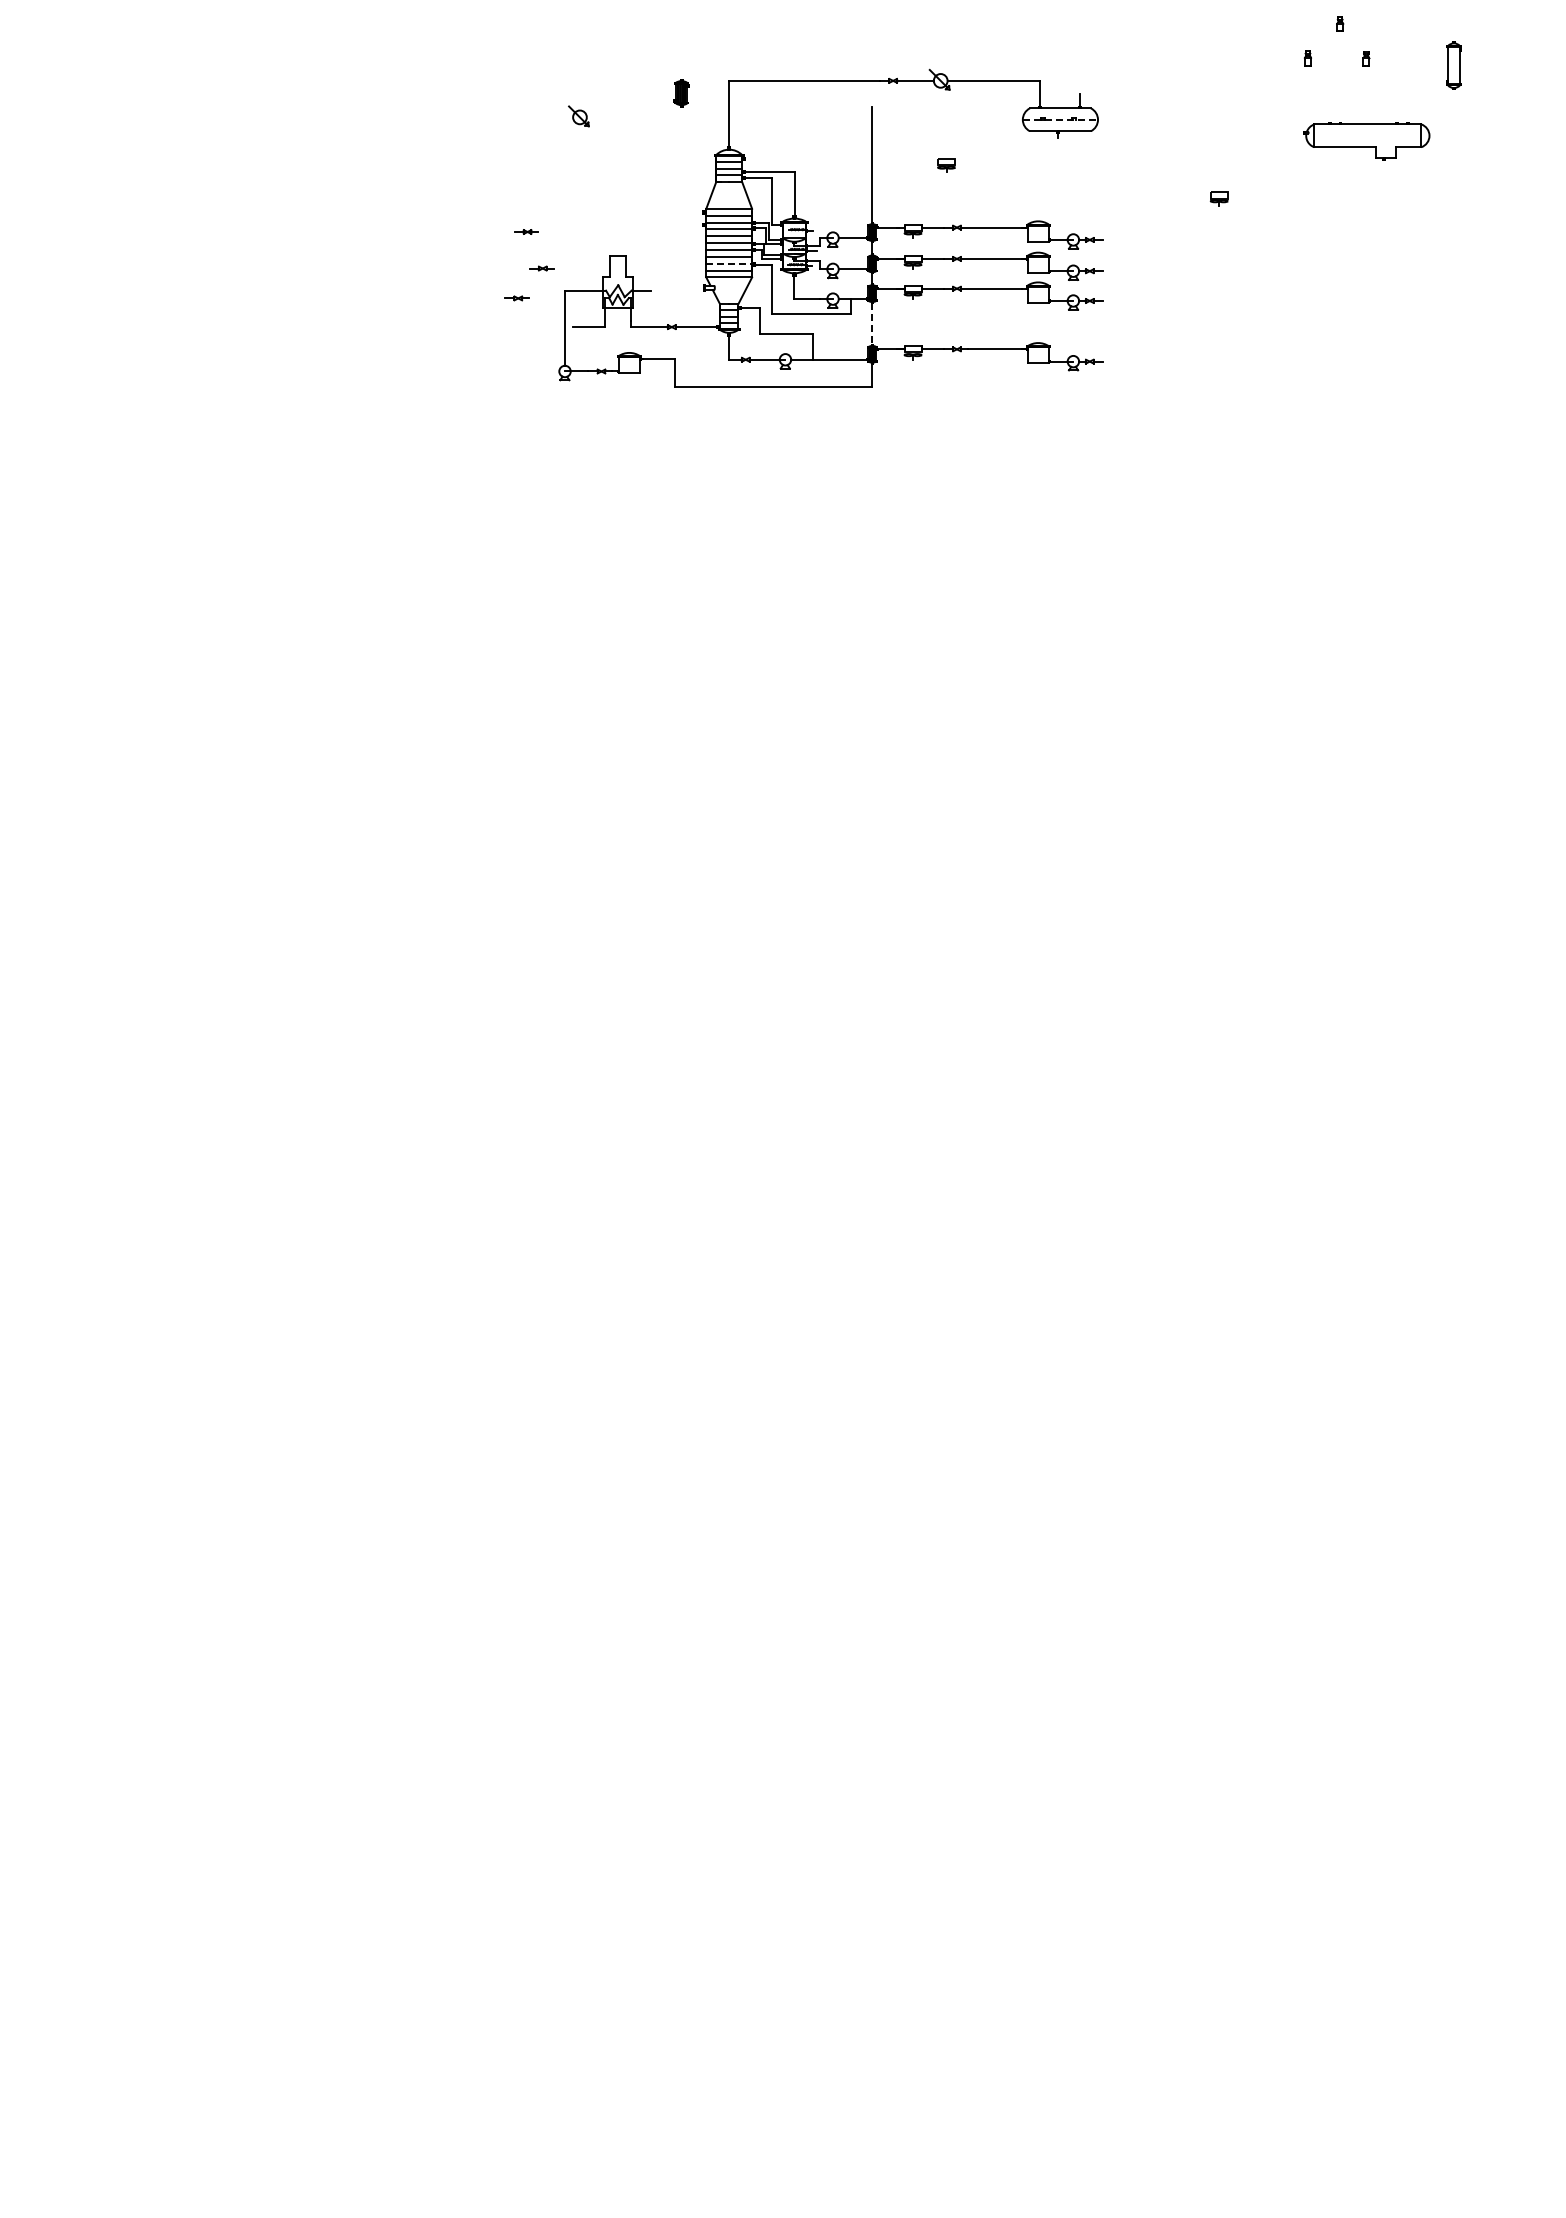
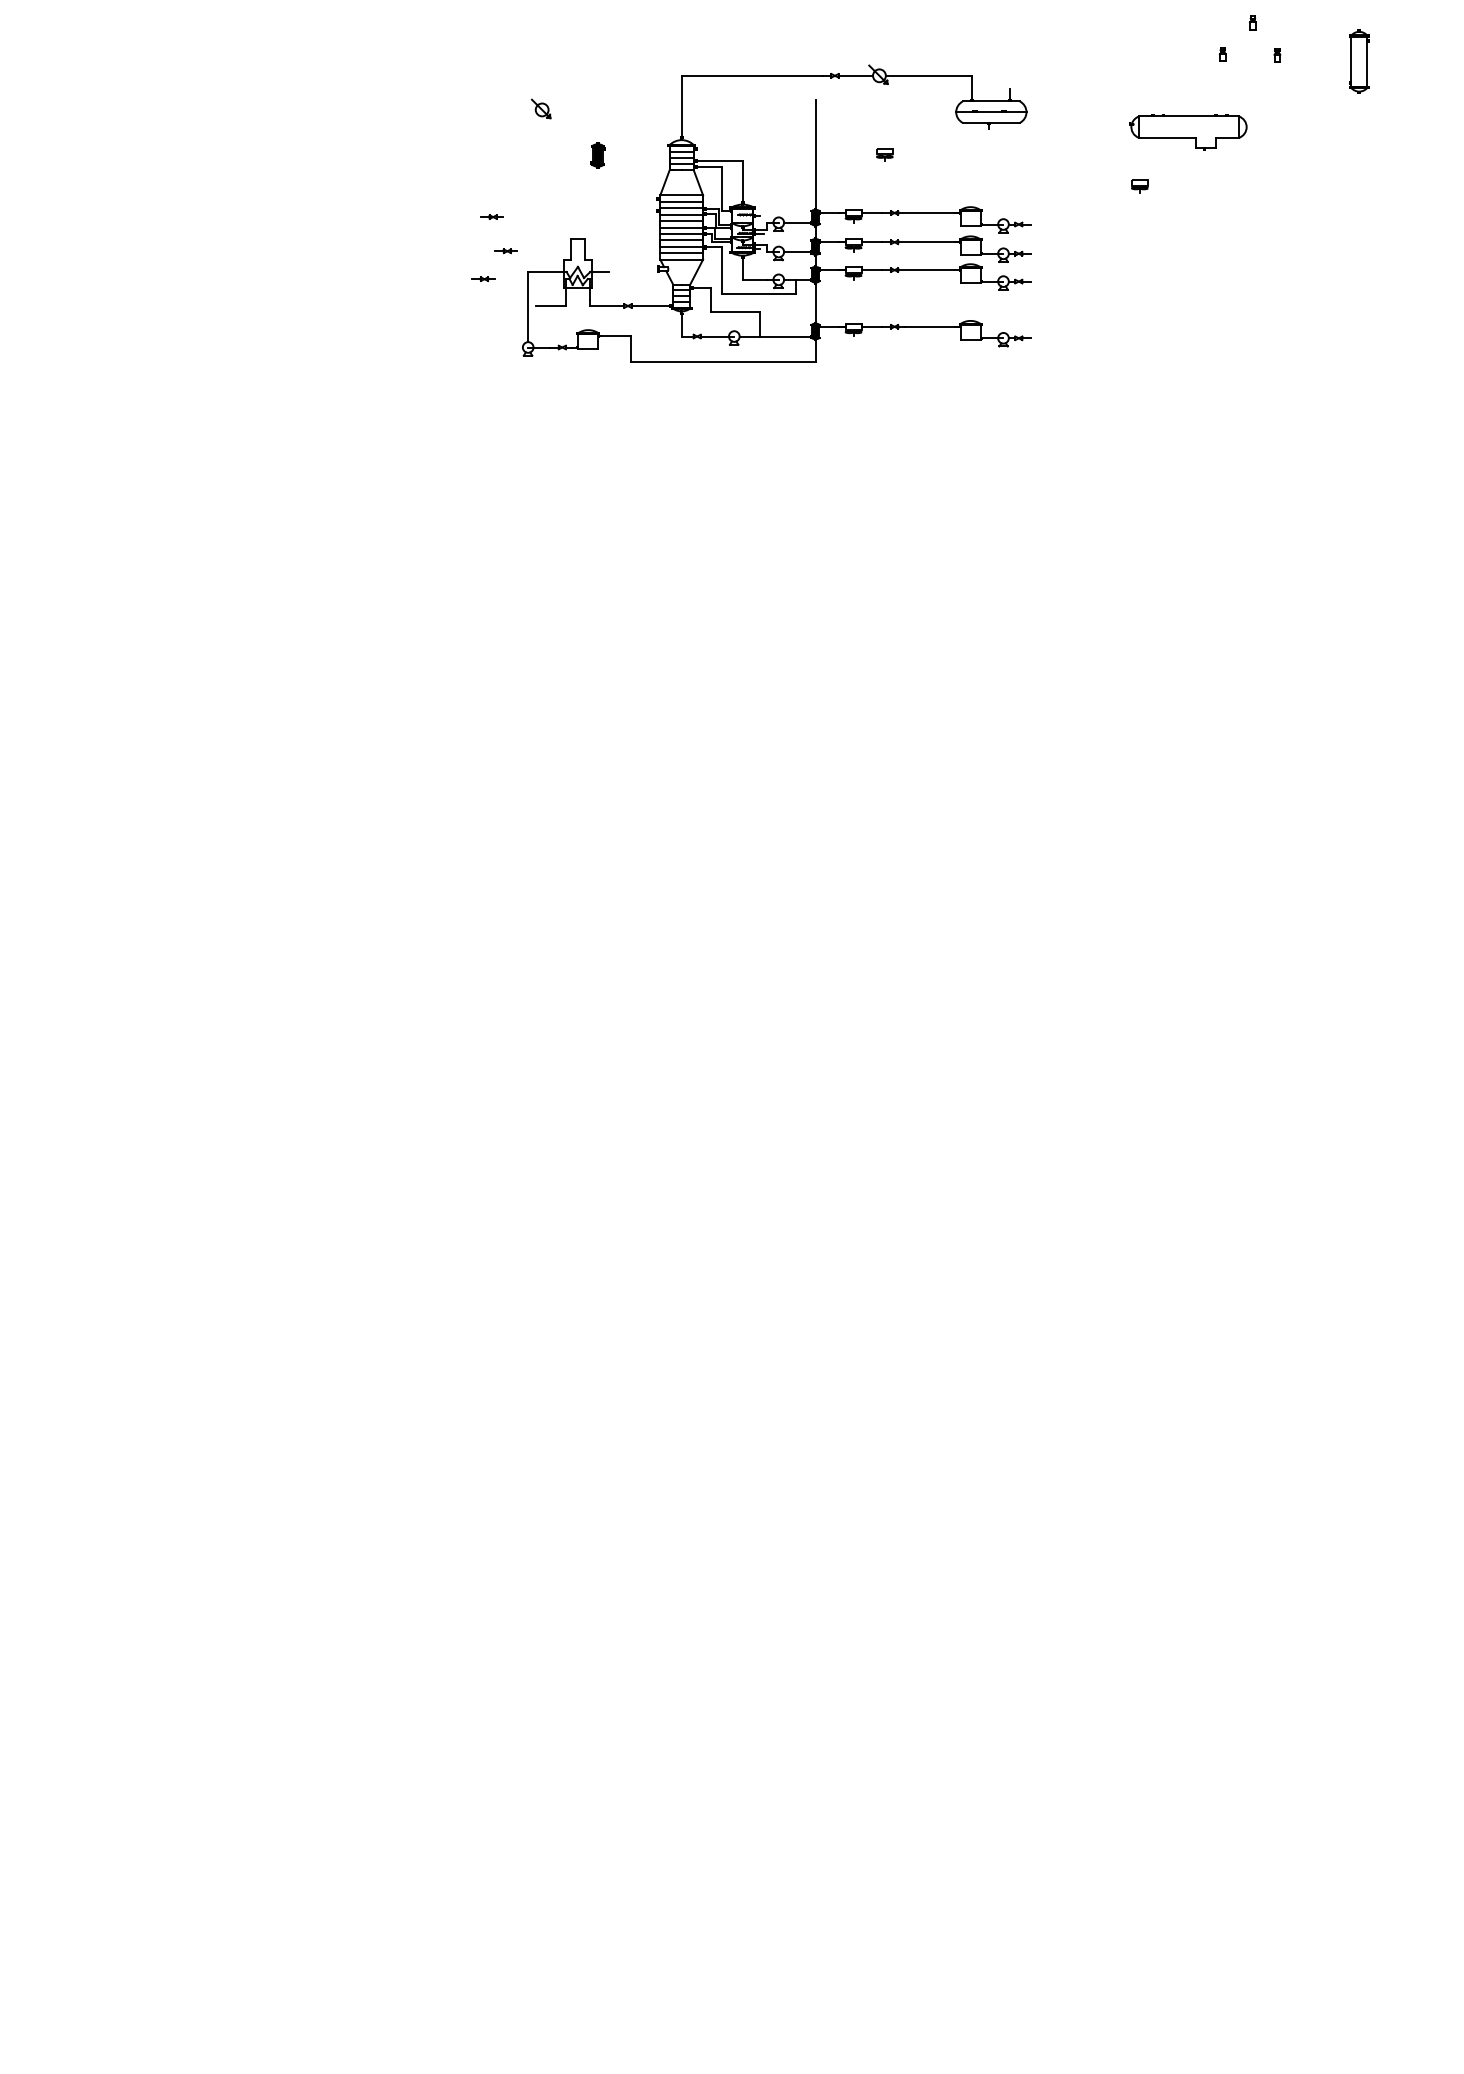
part: (1453, 65) -> (1358, 61), size x1.43
part: (681, 93) -> (597, 155), moved
line: (1060, 119) -> (991, 111), dashed -> solid
part: (1366, 141) -> (1187, 132), moved
line: (729, 263) -> (681, 246), dashed -> solid
line: (872, 323) -> (815, 302), dashed -> solid

